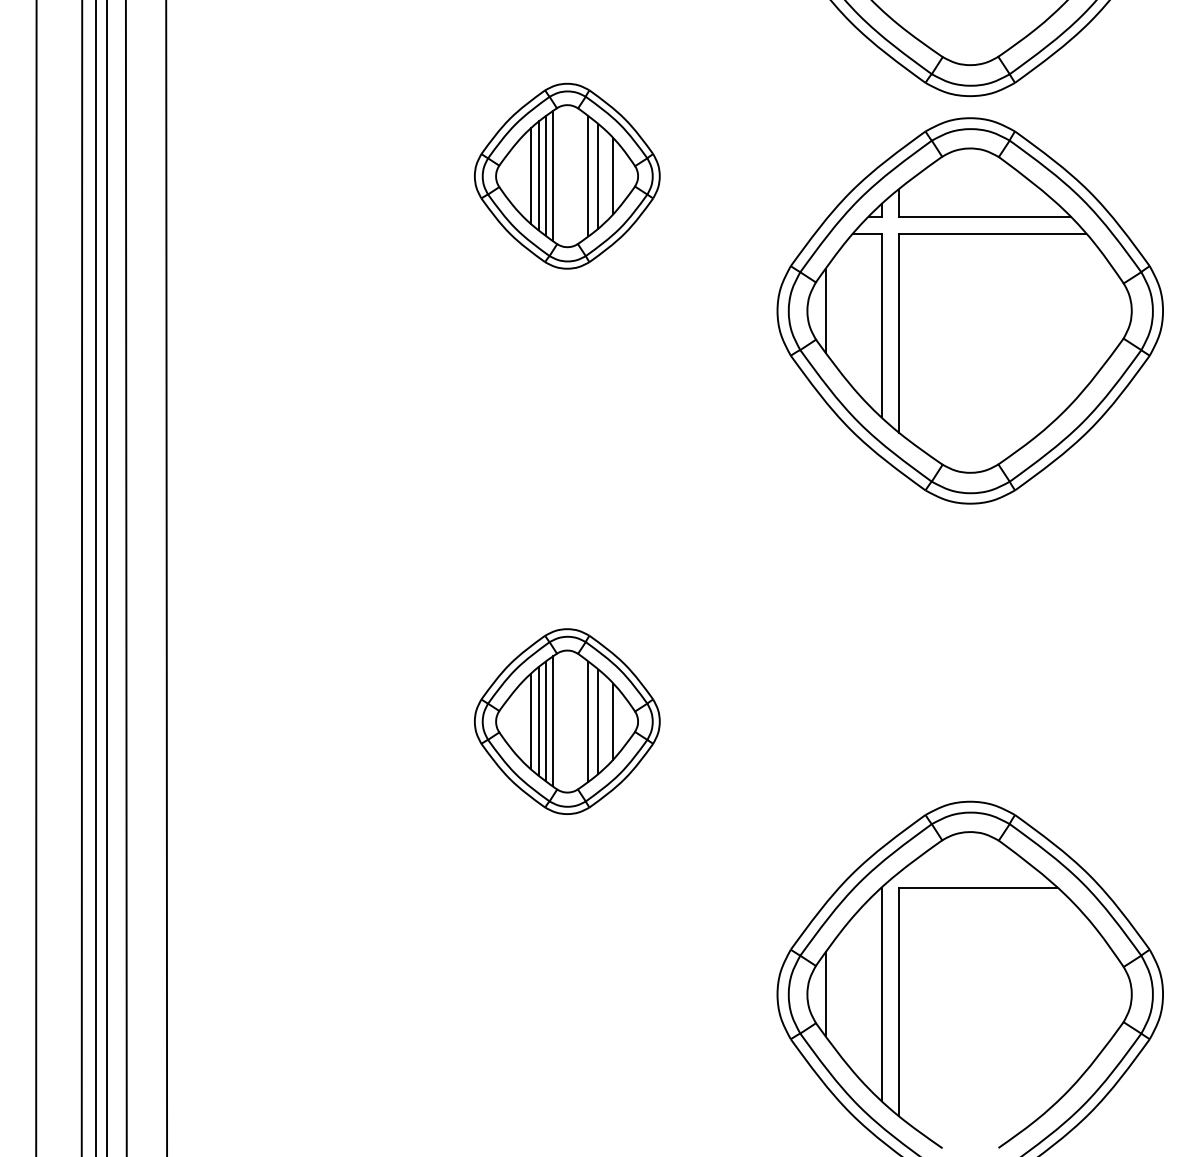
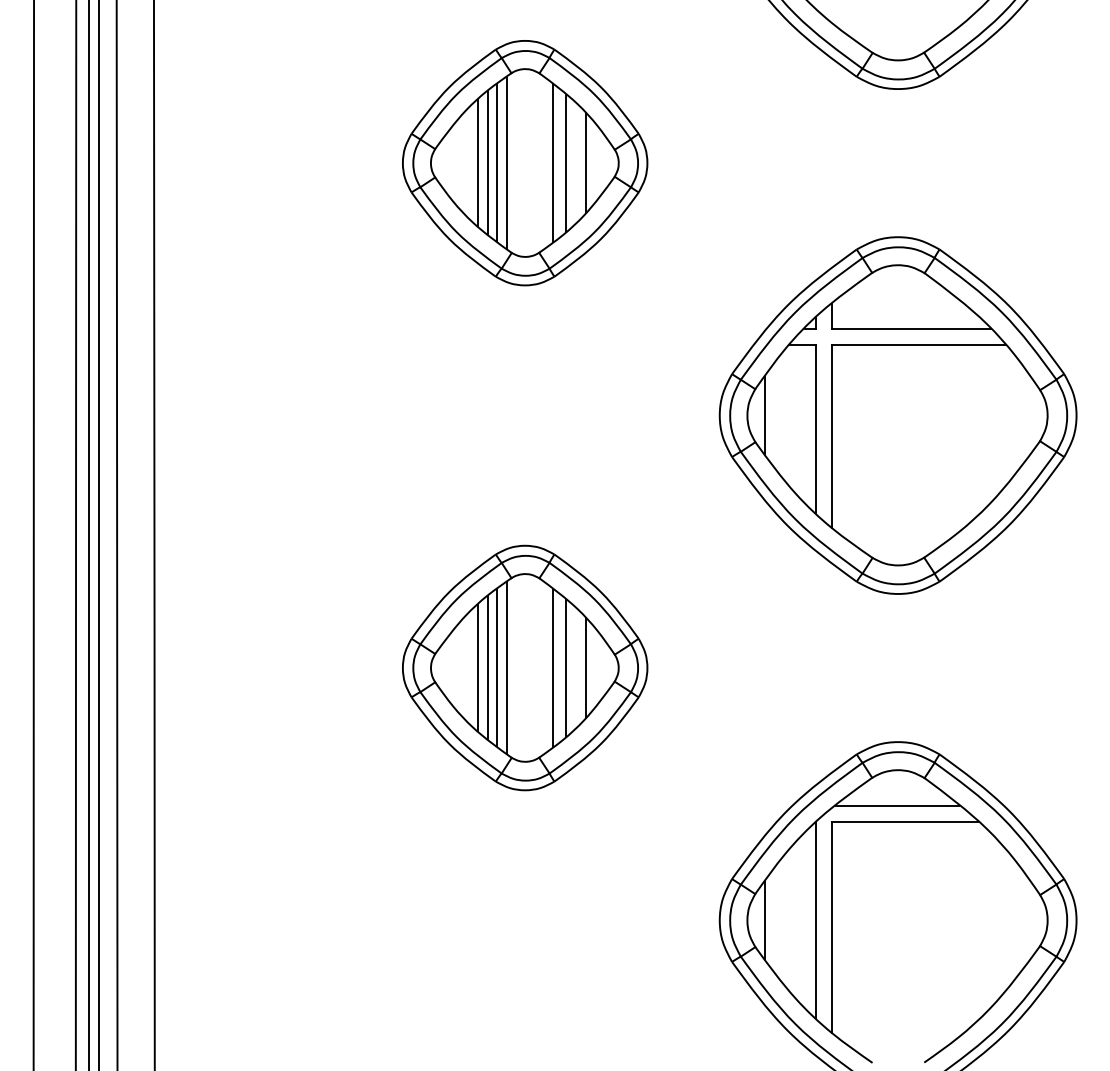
part: (567, 176) -> (525, 163), size x1.43
part: (969, 310) -> (897, 415), moved
part: (567, 721) -> (525, 667), size x1.43
line: (968, 870) -> (896, 805), added

